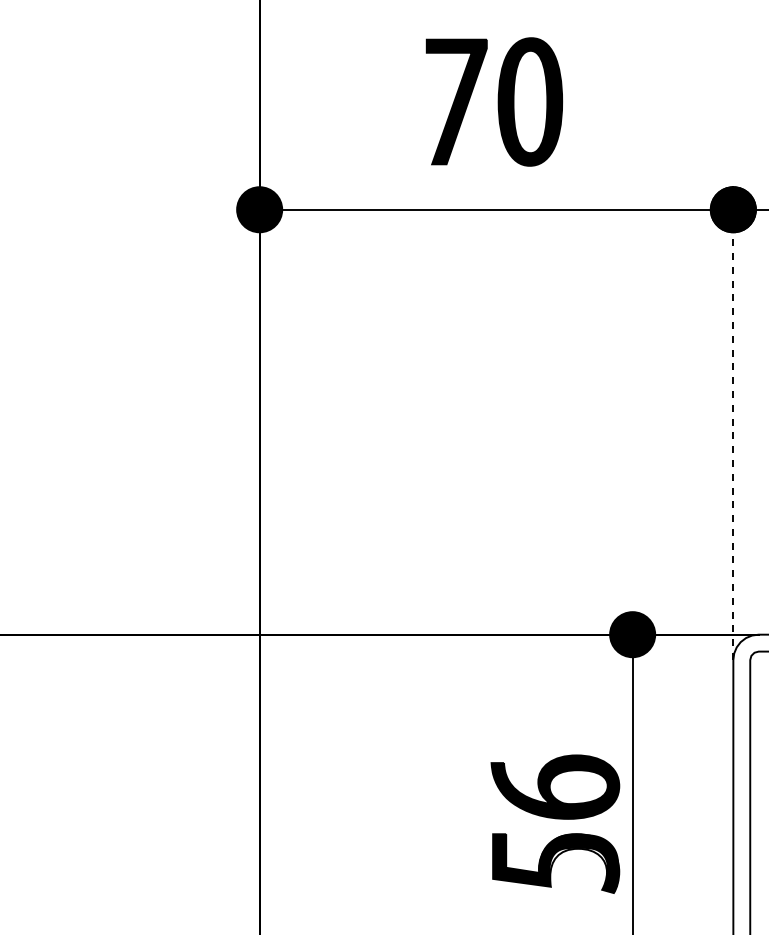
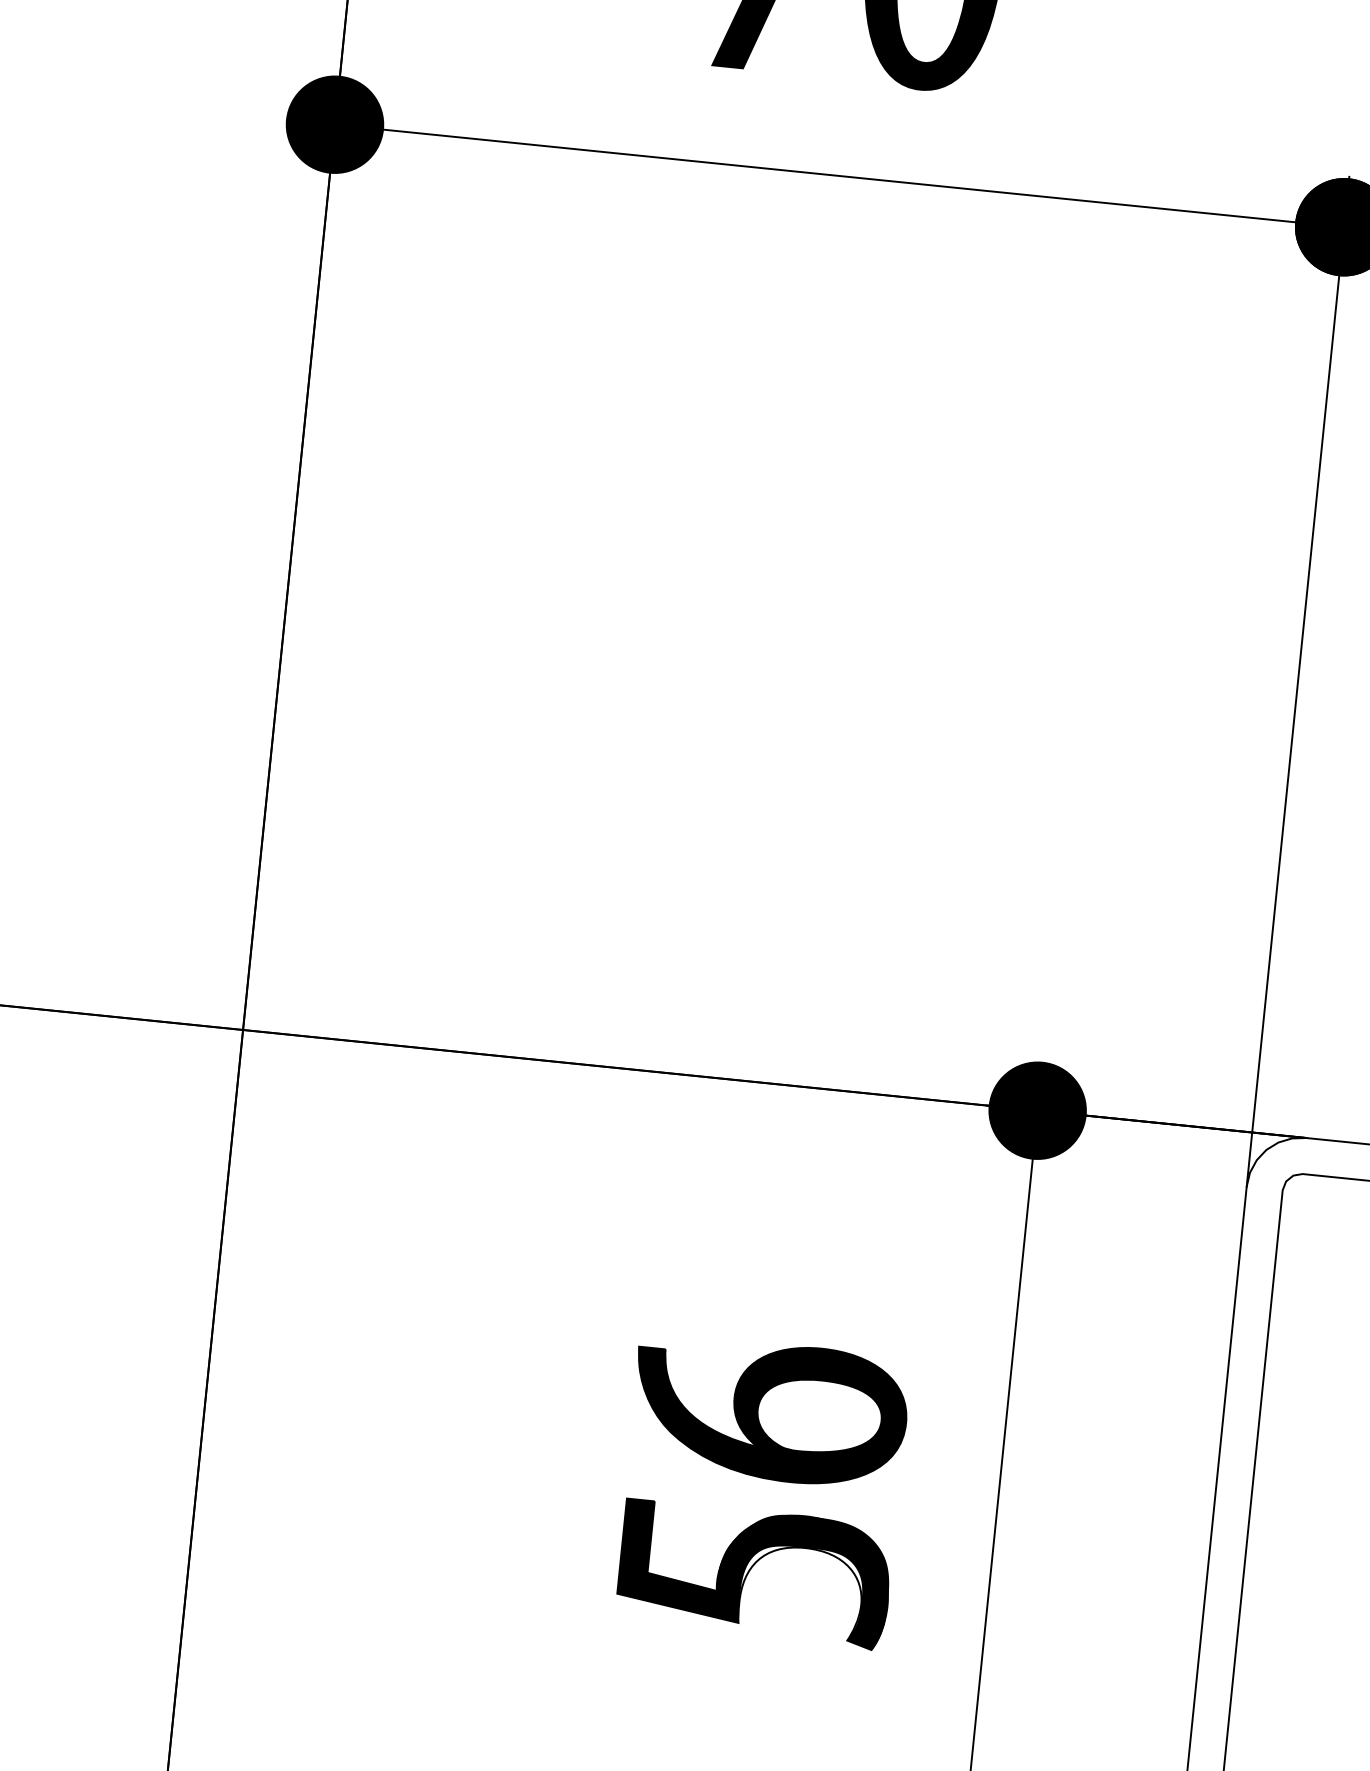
line: (733, 423) -> (1298, 682), dashed -> solid
part: (555, 823) -> (762, 1489), moved

